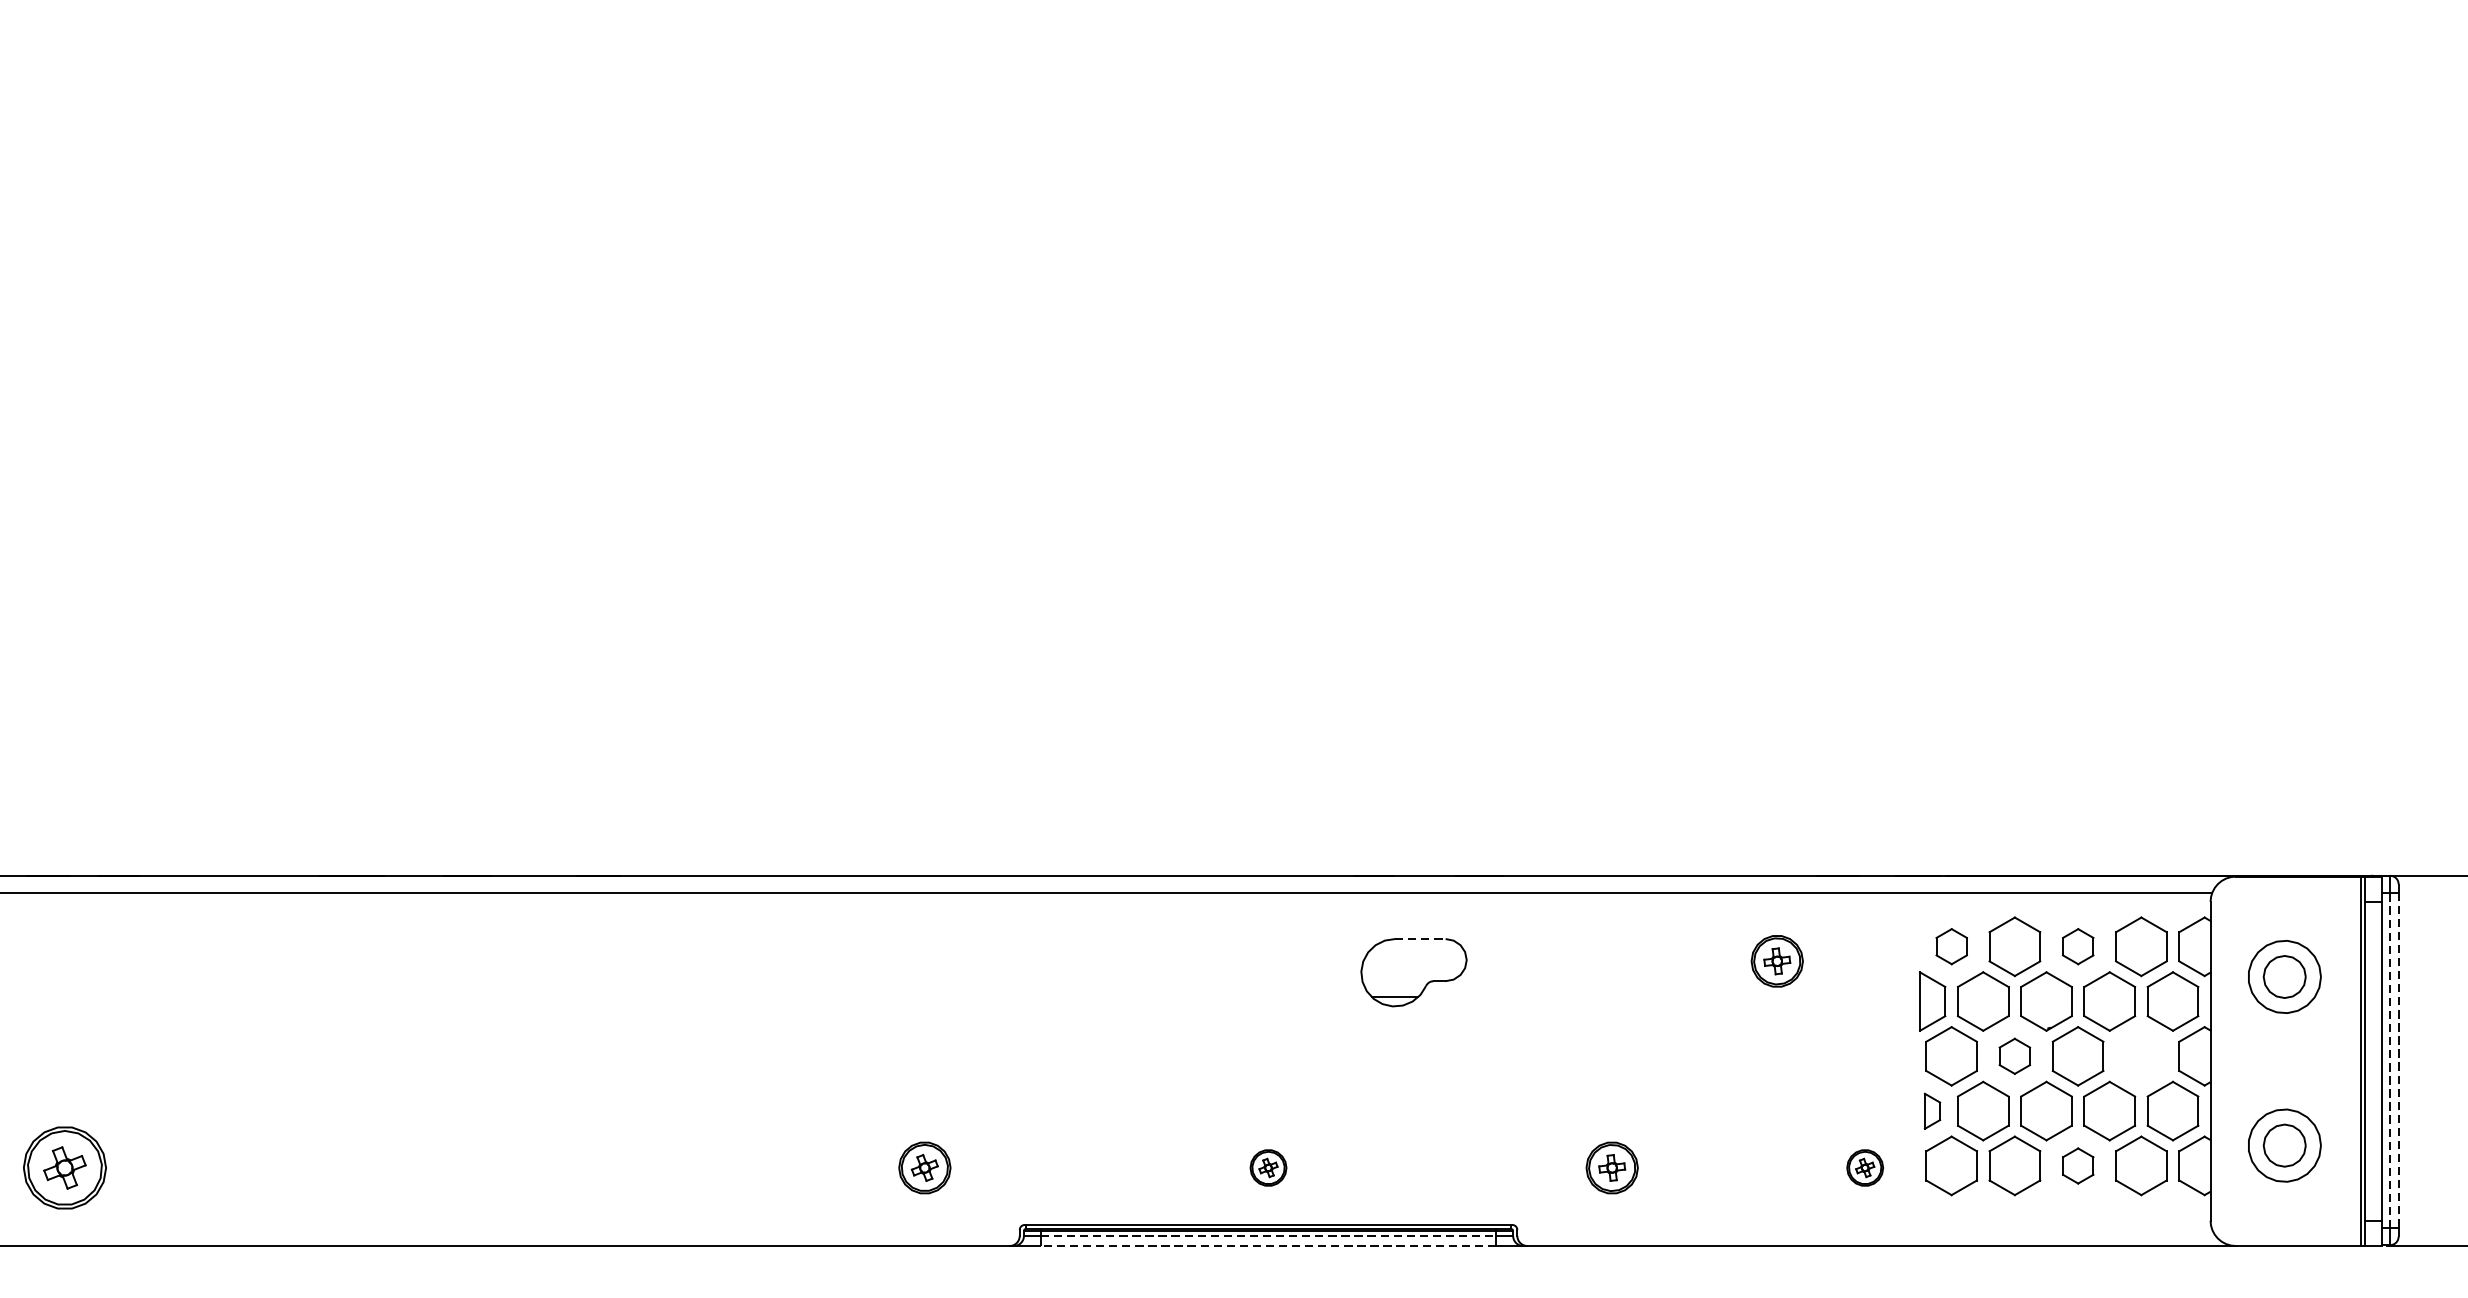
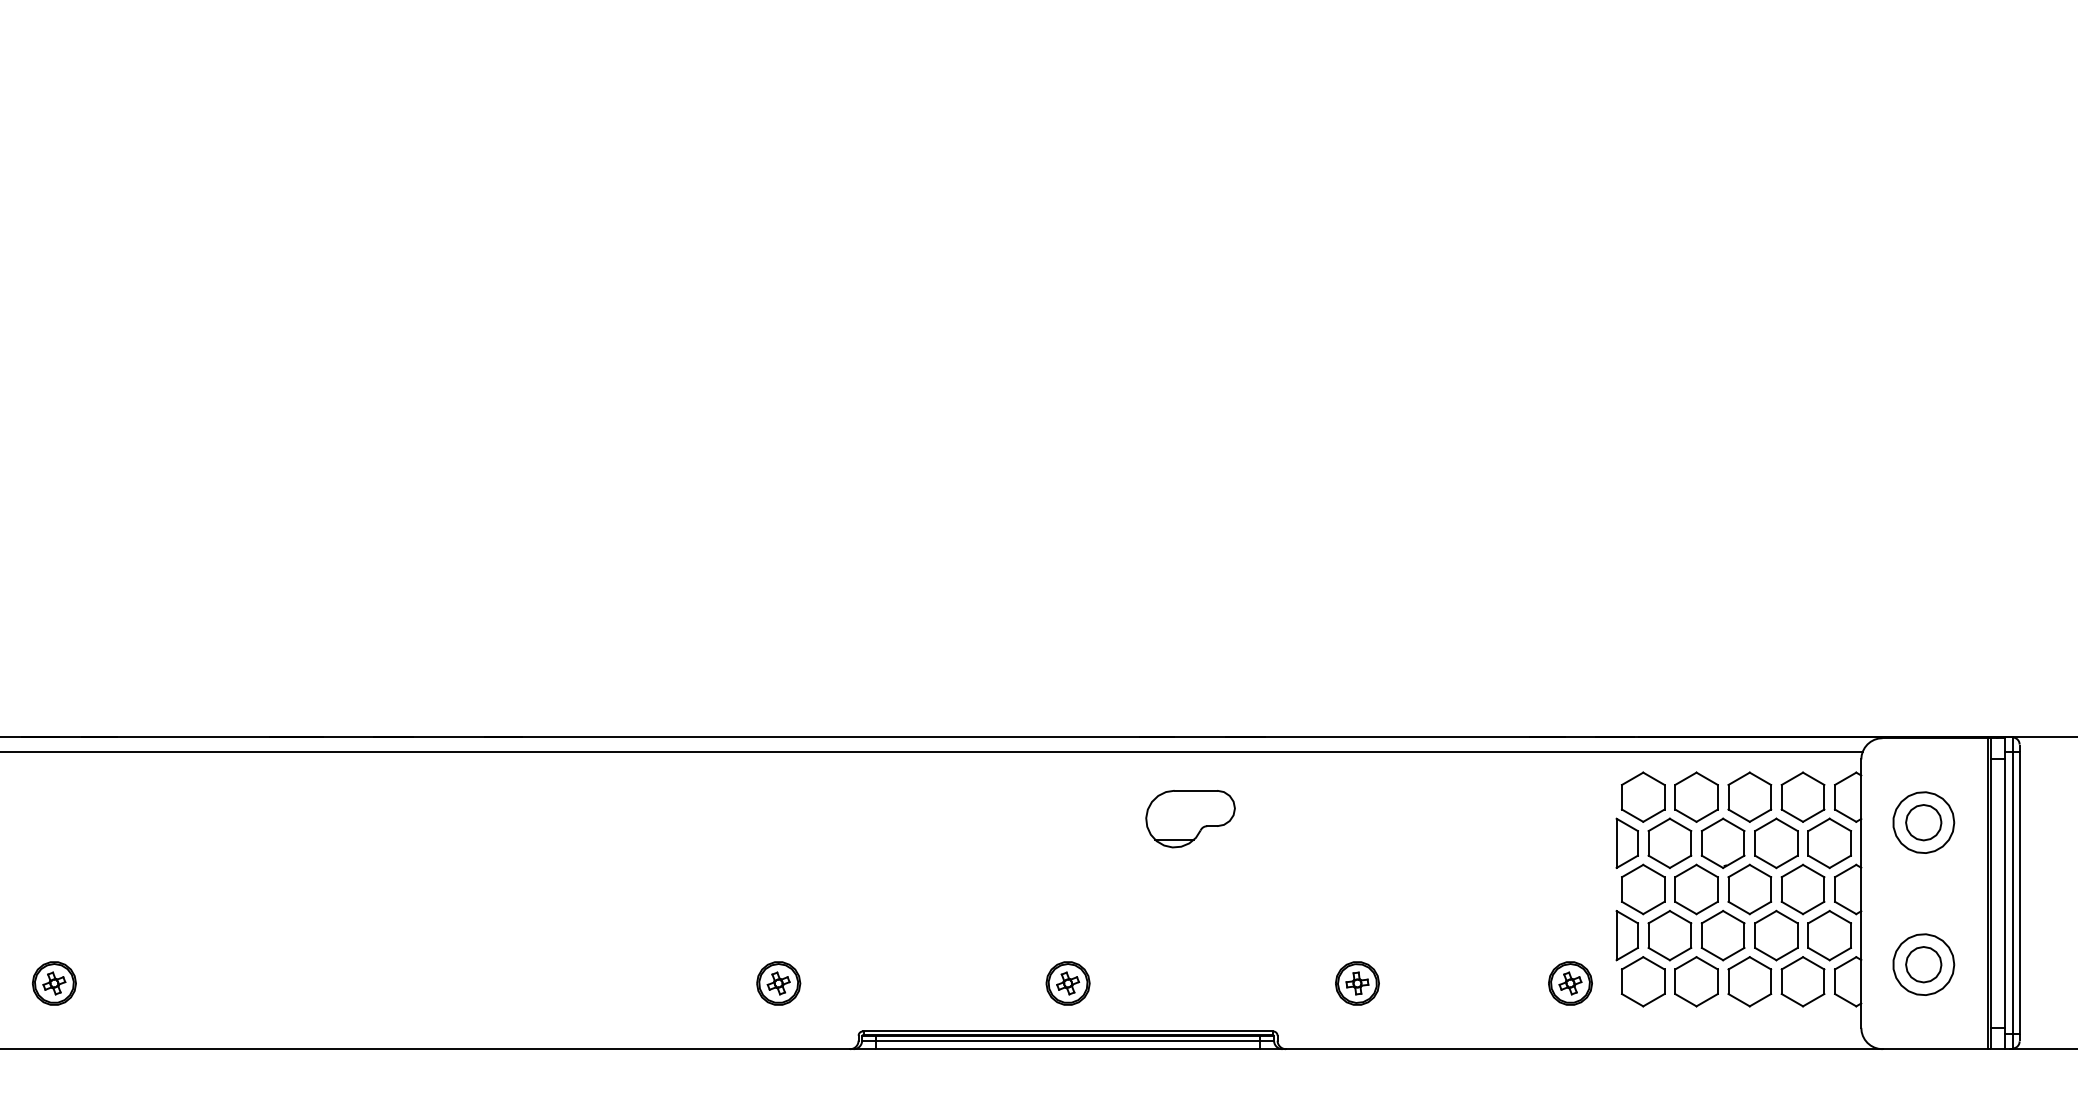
line: (1421, 938) -> (1196, 790), dashed -> solid
part: (1951, 945) -> (1643, 796), size x1.67
part: (2077, 945) -> (1749, 796), size x1.67
part: (1777, 961) -> (1496, 809), removed
part: (2014, 1056) -> (1696, 889), size x1.67
part: (2140, 1056) -> (1802, 889), added
line: (2390, 1059) -> (2012, 892), dashed -> solid
line: (2398, 1061) -> (2019, 893), dashed -> solid
part: (1931, 1110) -> (1626, 935), size x1.67
part: (2077, 1165) -> (1749, 981), size x1.67
part: (63, 1167) -> (53, 983), size x0.62
part: (1267, 1167) -> (1067, 983), size x1.43
part: (1865, 1167) -> (1570, 983), size x1.43
line: (1269, 1235) -> (1068, 1040), dashed -> solid
line: (1269, 1246) -> (1068, 1049), dashed -> solid

